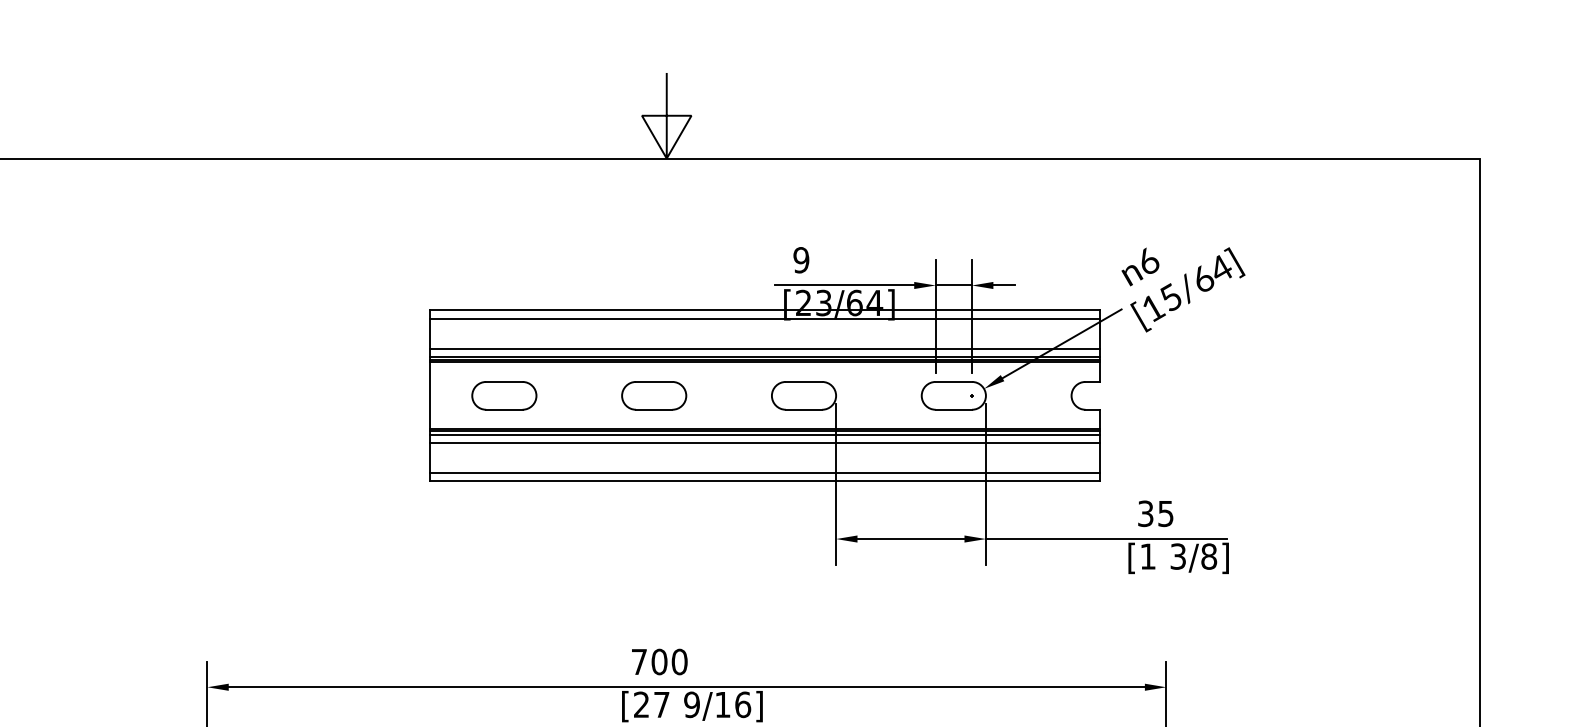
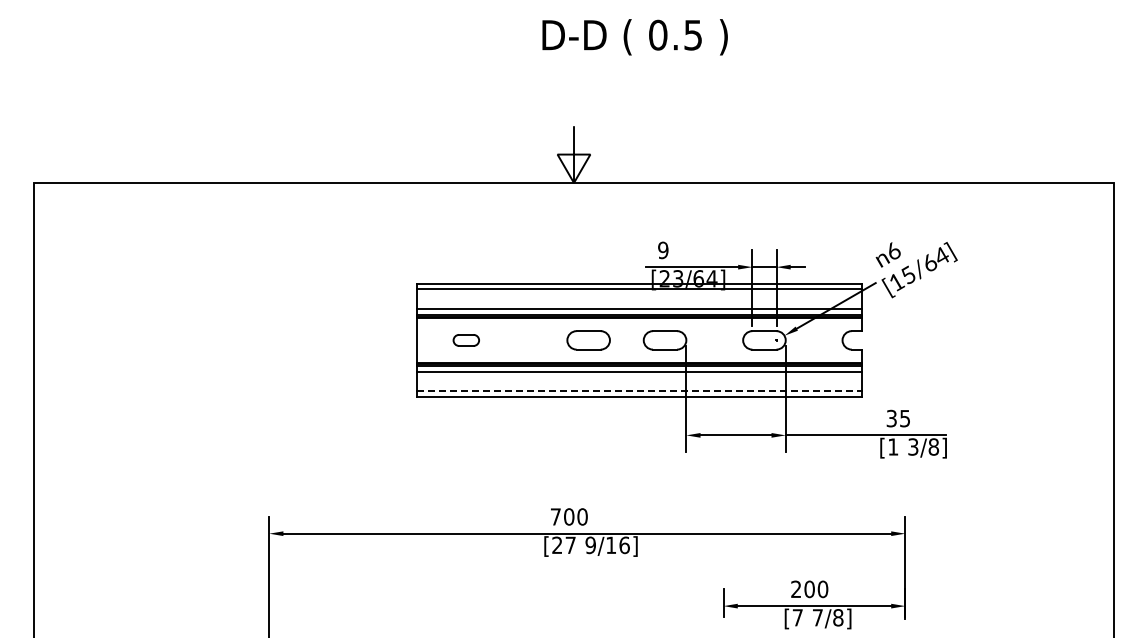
part: (504, 396) -> (466, 340), size x0.6
part: (653, 396) -> (588, 340), moved
line: (765, 472) -> (639, 391), solid -> dashed

